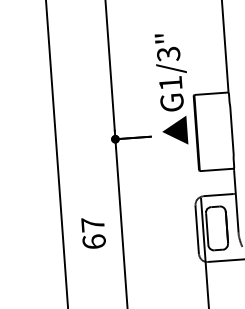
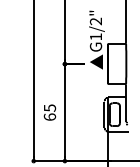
text: (169, 54) -> (96, 21), G1/3" -> G1/2"
text: (93, 223) -> (50, 107), 67 -> 65

